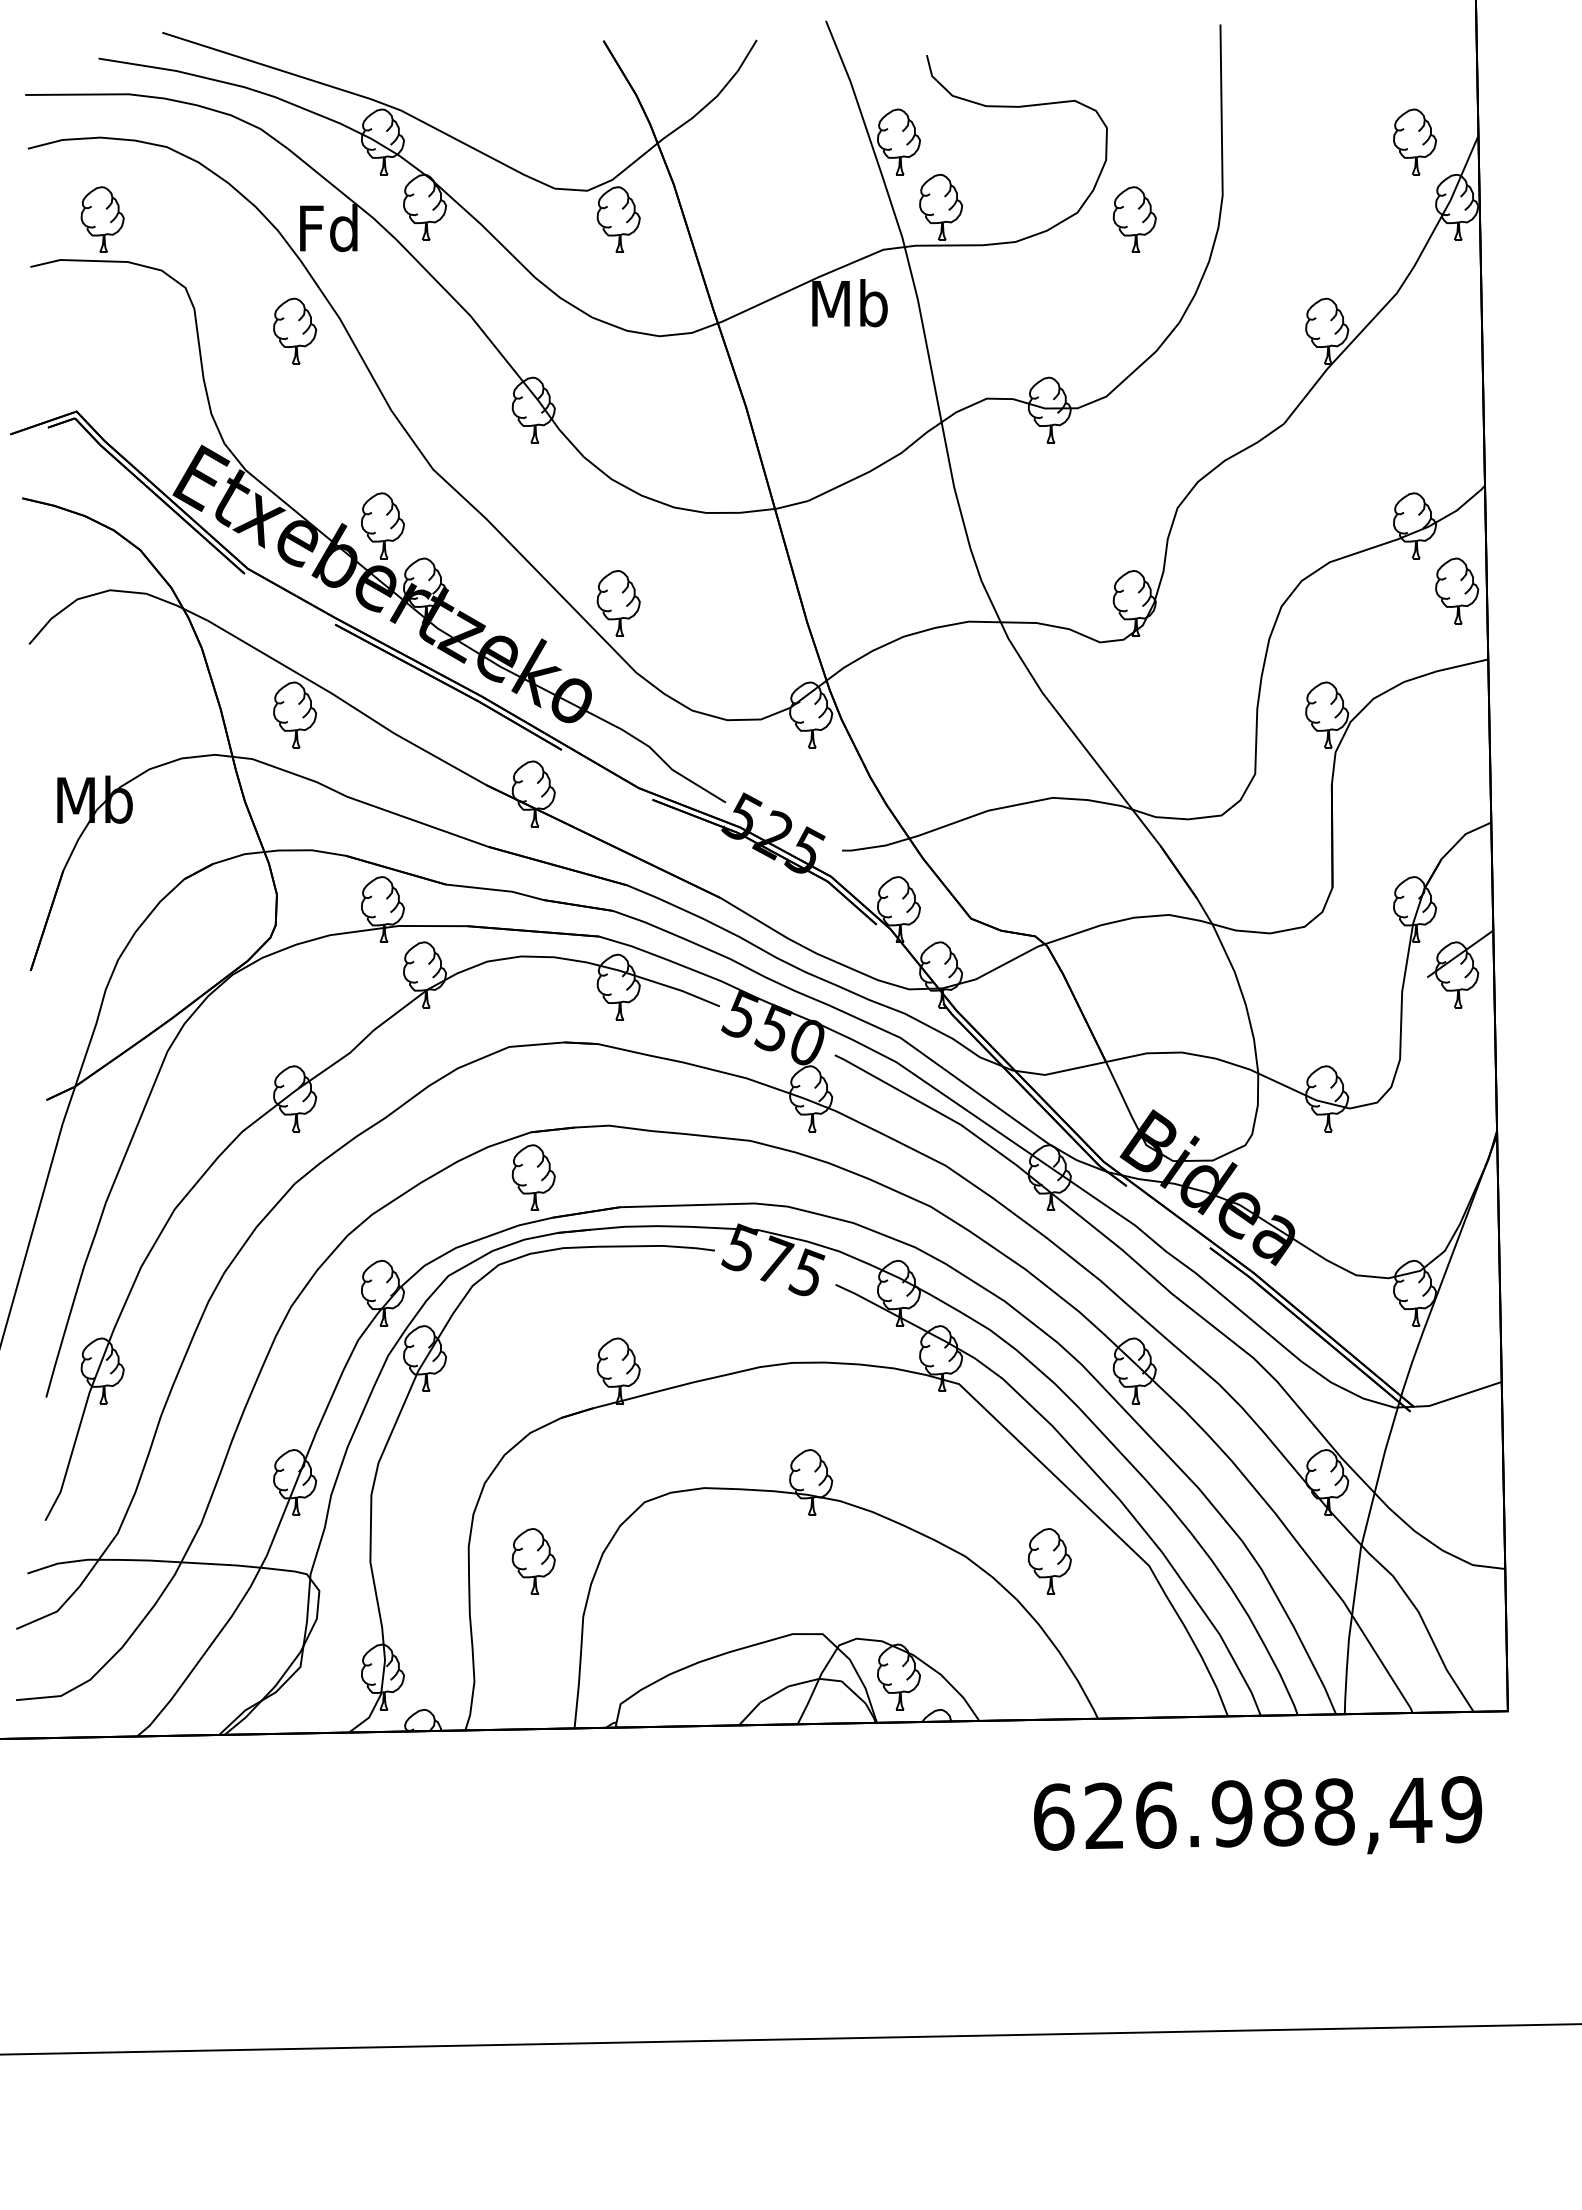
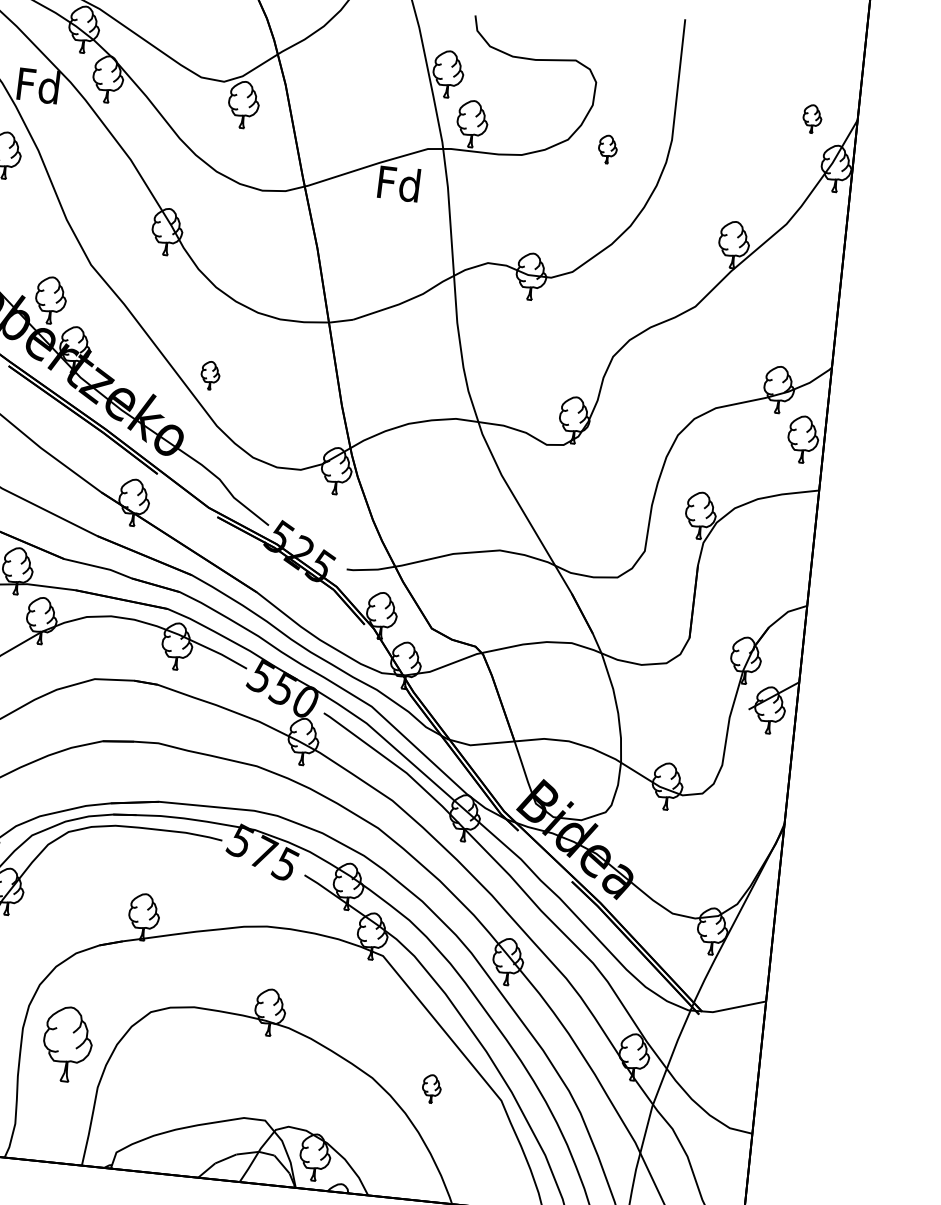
part: (1414, 141) -> (812, 118), size x0.6
part: (1134, 219) -> (607, 149), size x0.6
text: (849, 303) -> (399, 184), Mb -> Fd
part: (618, 603) -> (210, 375), size x0.6
part: (533, 1177) -> (100, 773), removed
part: (533, 1561) -> (67, 1044), size x1.6
part: (1049, 1561) -> (431, 1088), size x0.6

